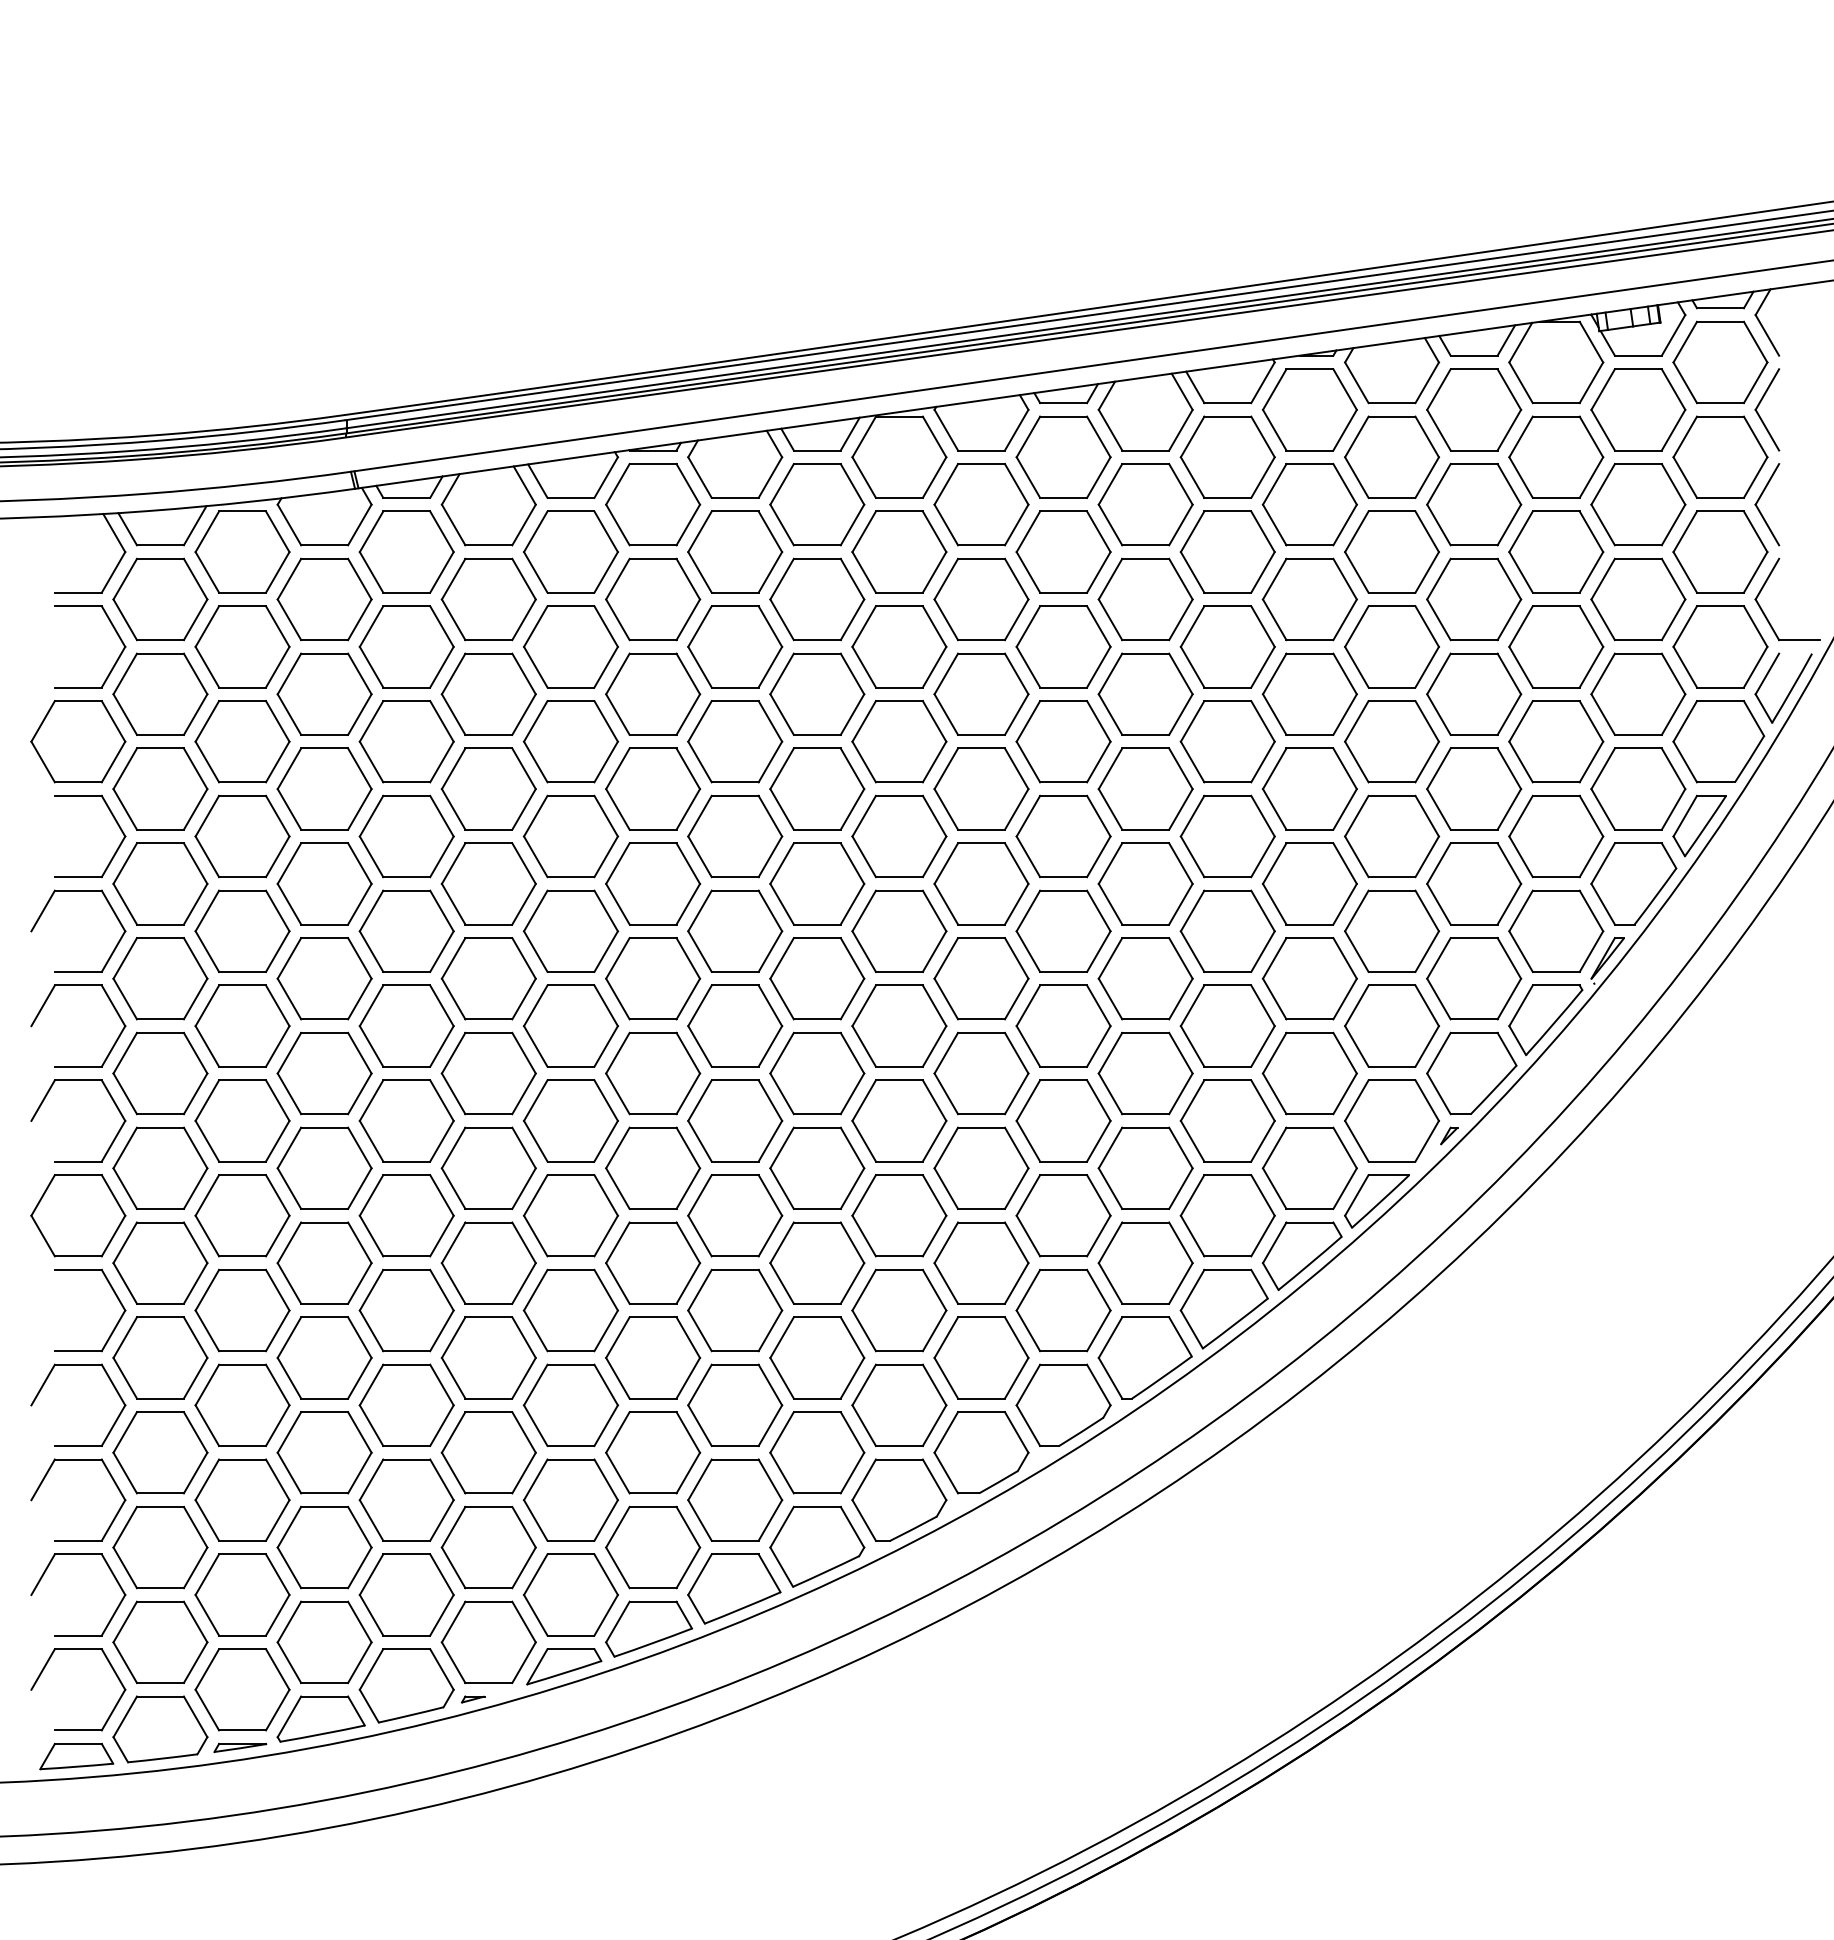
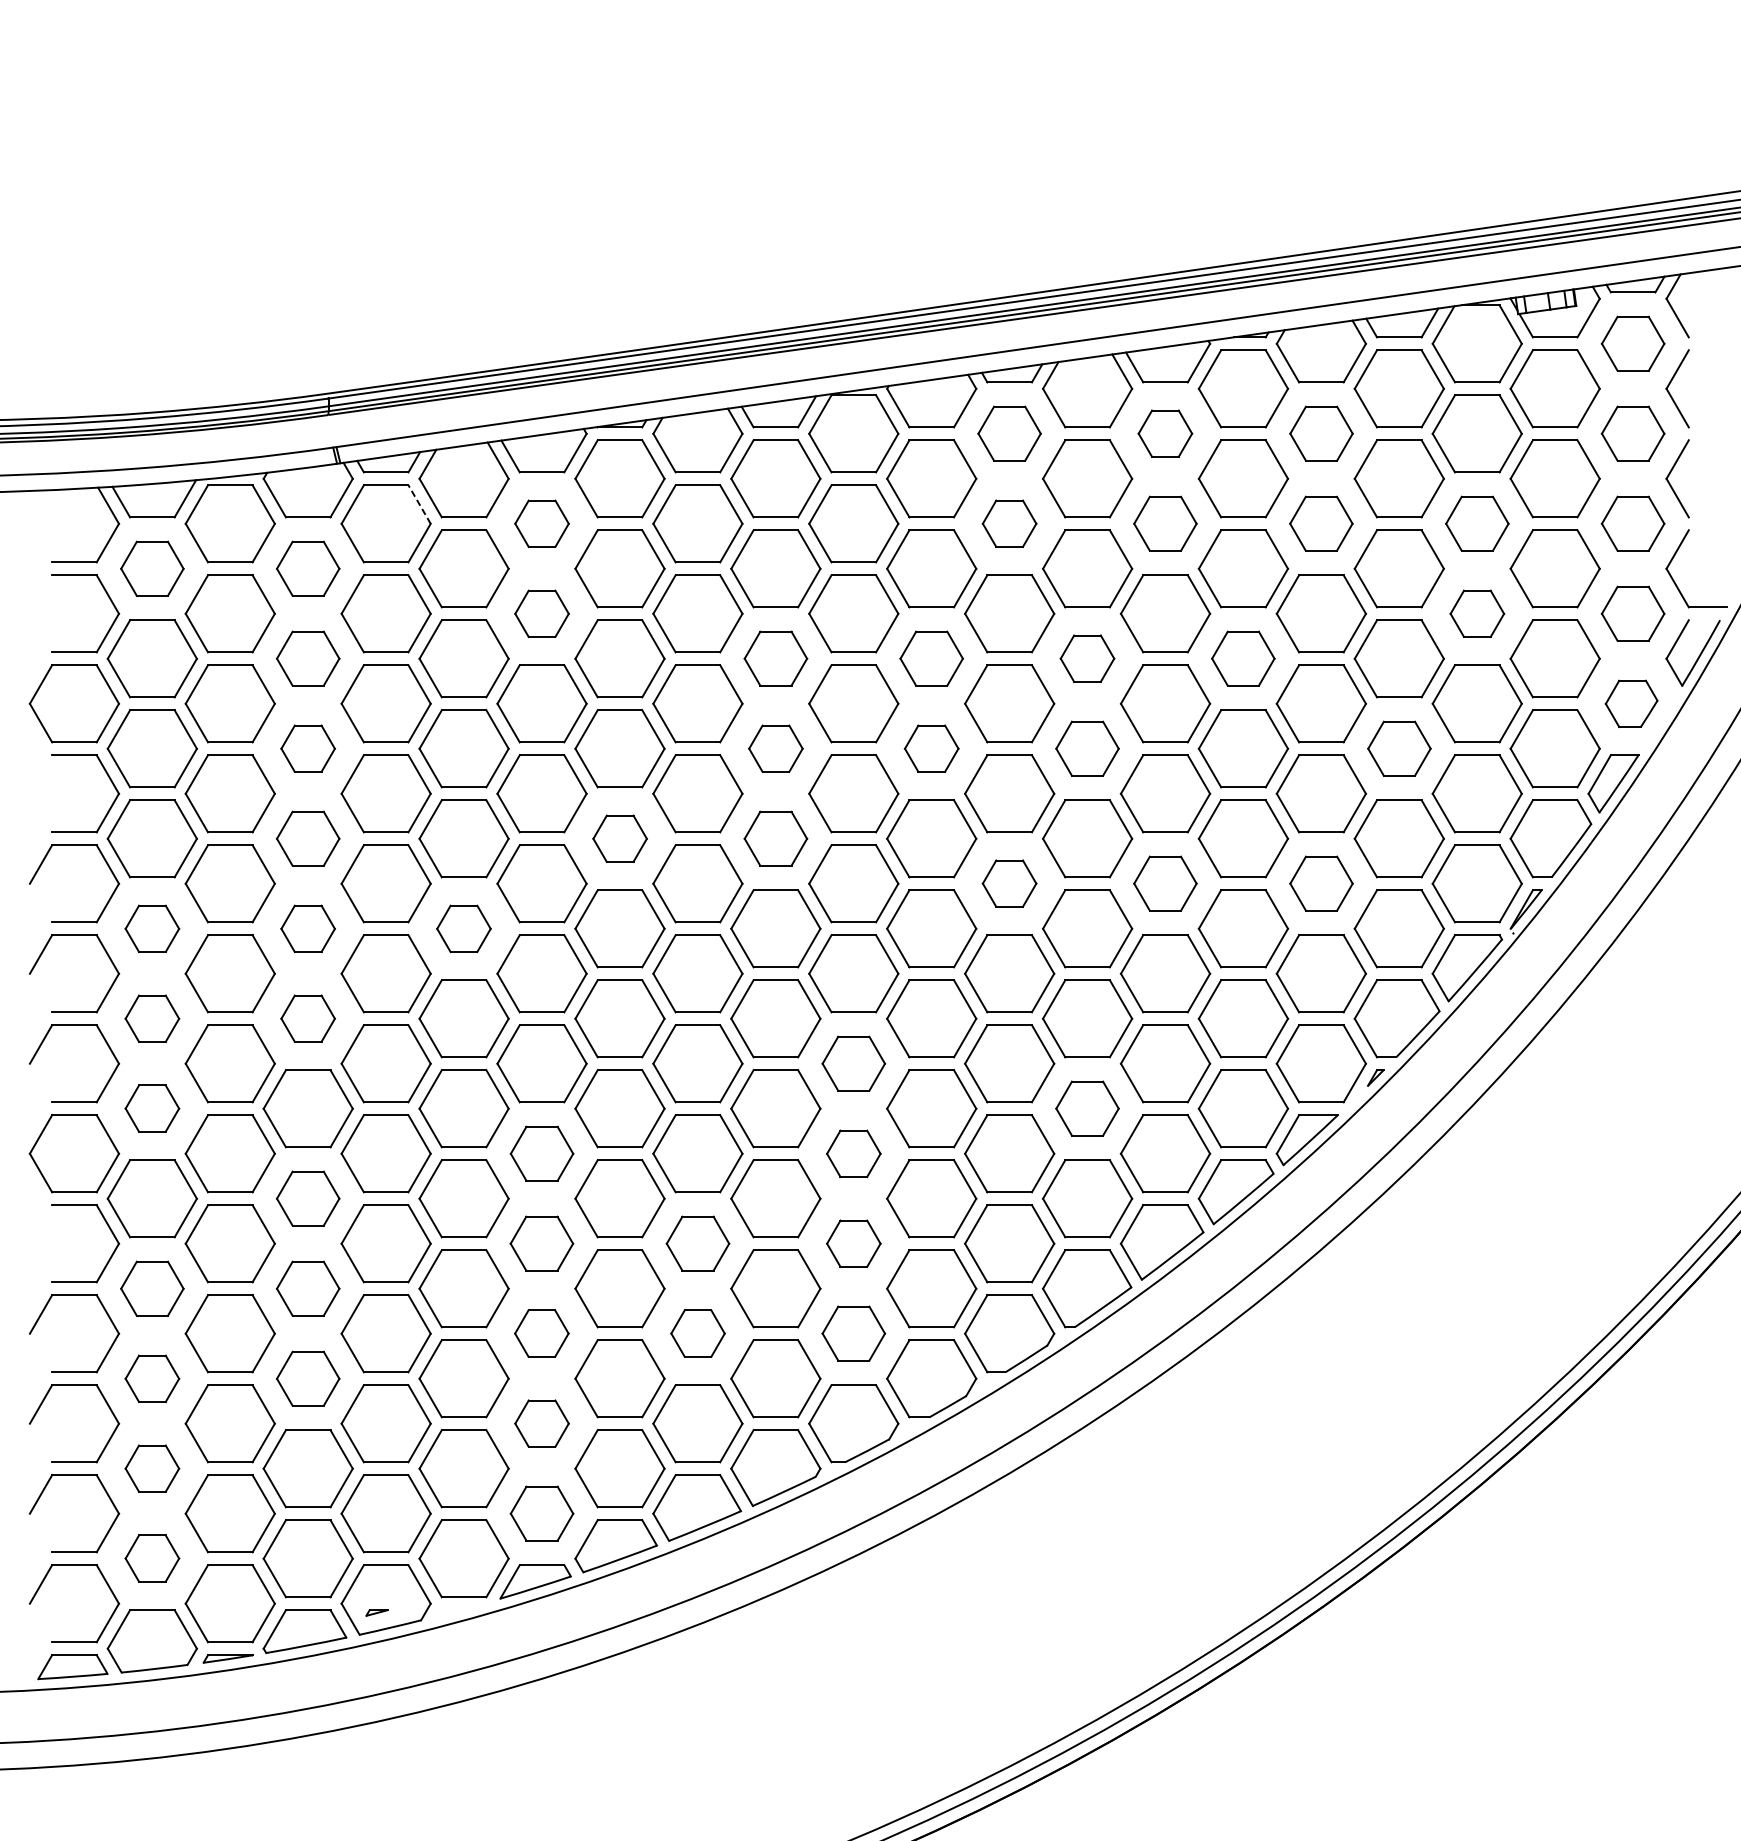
part: (1720, 362) -> (1633, 343), size x0.7
part: (1063, 456) -> (1009, 433), size x0.7
part: (1227, 456) -> (1165, 433), size x0.6
part: (1392, 456) -> (1321, 433), size x0.7
part: (1720, 456) -> (1633, 433), size x0.7
line: (441, 531) -> (419, 504), solid -> dashed
part: (570, 551) -> (541, 523), size x0.6
part: (1063, 551) -> (1009, 523), size x0.6
part: (1227, 551) -> (1165, 523), size x0.7
part: (1391, 551) -> (1320, 523), size x0.7
part: (1556, 551) -> (1477, 523), size x0.7
part: (1720, 551) -> (1633, 523), size x0.7
part: (160, 599) -> (152, 568), size x0.7
part: (324, 599) -> (308, 568), size x0.7
part: (570, 646) -> (541, 613), size x0.6
part: (1556, 646) -> (1477, 613), size x0.6
part: (1720, 646) -> (1633, 613), size x0.7
part: (324, 693) -> (308, 658), size x0.7
part: (817, 693) -> (776, 658), size x0.7
part: (981, 693) -> (931, 658), size x0.7
part: (1145, 693) -> (1087, 658), size x0.6
part: (1309, 693) -> (1243, 658), size x0.7
part: (1718, 741) -> (1631, 703), size x0.6
part: (324, 788) -> (308, 748), size x0.6
part: (817, 788) -> (776, 748), size x0.6
part: (981, 788) -> (931, 748), size x0.6
part: (1145, 788) -> (1087, 748), size x0.7
part: (1474, 788) -> (1399, 748), size x0.7
part: (324, 883) -> (308, 838), size x0.7
part: (653, 883) -> (620, 838), size x0.6
part: (817, 883) -> (776, 838), size x0.7
part: (1063, 930) -> (1009, 883), size x0.6
part: (1227, 930) -> (1165, 883), size x0.7
part: (1392, 930) -> (1321, 883), size x0.7
part: (160, 978) -> (152, 928), size x0.6
part: (324, 978) -> (308, 928), size x0.6
part: (488, 978) -> (463, 928), size x0.6
part: (160, 1073) -> (152, 1018), size x0.6
part: (324, 1073) -> (308, 1018), size x0.6
part: (899, 1120) -> (853, 1063), size x0.7
part: (160, 1167) -> (152, 1107), size x0.6
part: (1145, 1167) -> (1087, 1107), size x0.7
part: (570, 1215) -> (541, 1153), size x0.7
part: (899, 1215) -> (853, 1153), size x0.6
part: (324, 1262) -> (308, 1198), size x0.7
part: (570, 1310) -> (541, 1243), size x0.7
part: (735, 1310) -> (698, 1243), size x0.7
part: (899, 1310) -> (853, 1243), size x0.6
part: (160, 1357) -> (152, 1288), size x0.7
part: (324, 1357) -> (308, 1288), size x0.7
part: (570, 1404) -> (541, 1332), size x0.6
part: (735, 1404) -> (698, 1332), size x0.6
part: (899, 1404) -> (853, 1332), size x0.7
part: (160, 1452) -> (152, 1378), size x0.6
part: (324, 1452) -> (308, 1378), size x0.7
part: (570, 1499) -> (541, 1423), size x0.6
part: (160, 1547) -> (152, 1468), size x0.6
part: (570, 1594) -> (541, 1513), size x0.7
part: (160, 1641) -> (152, 1557), size x0.6
part: (472, 1699) -> (376, 1612), moved

